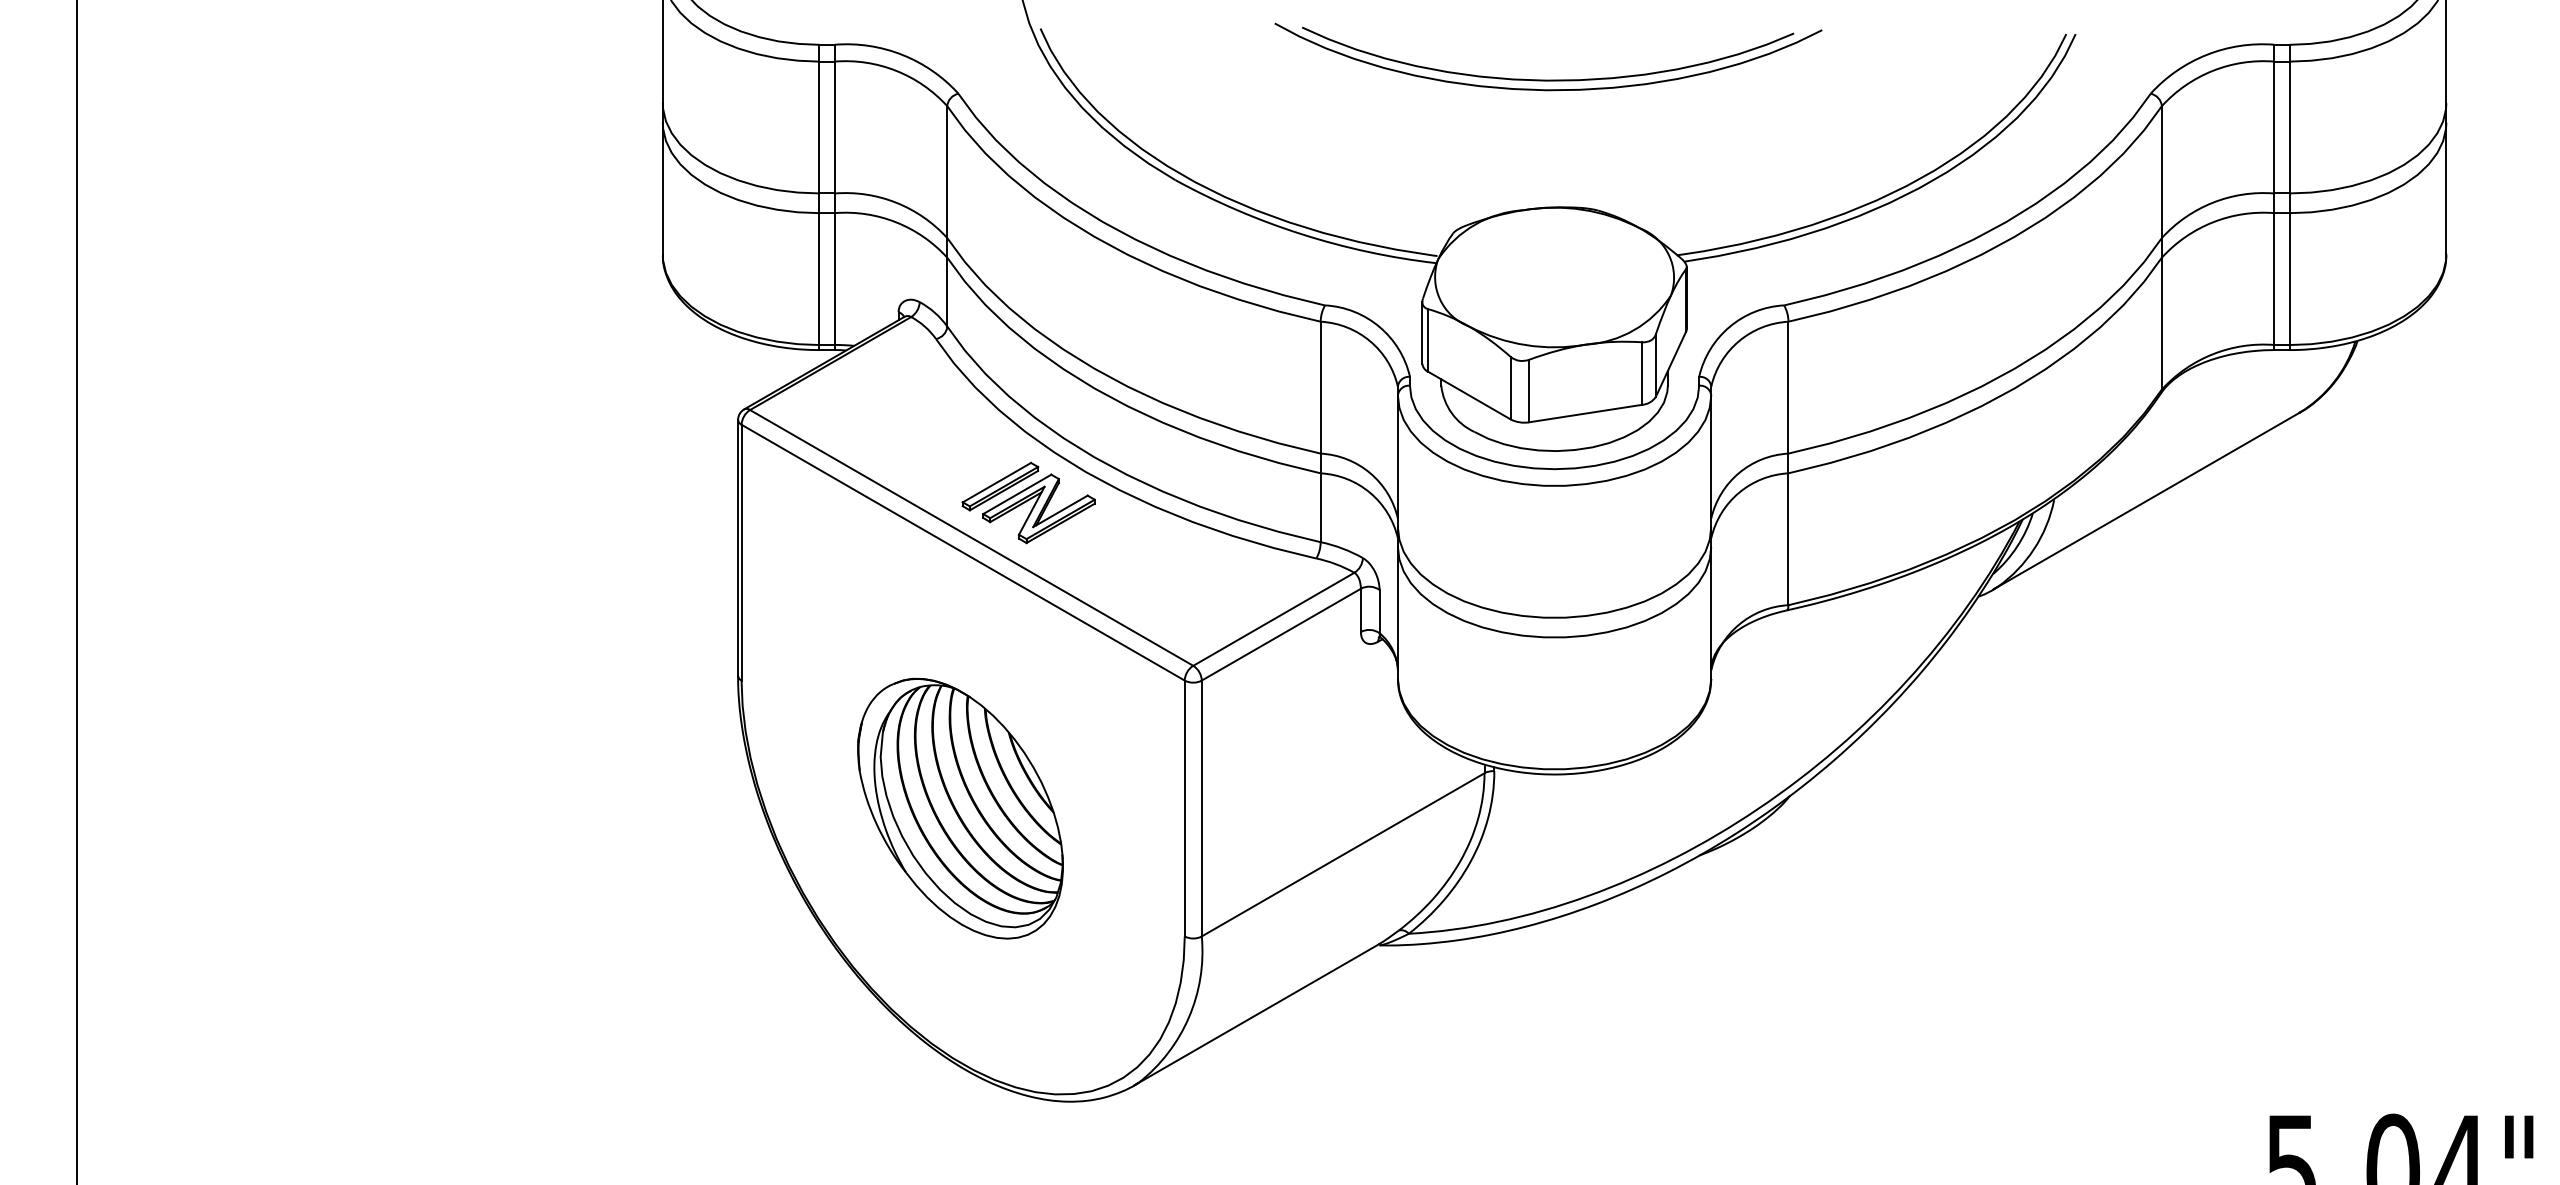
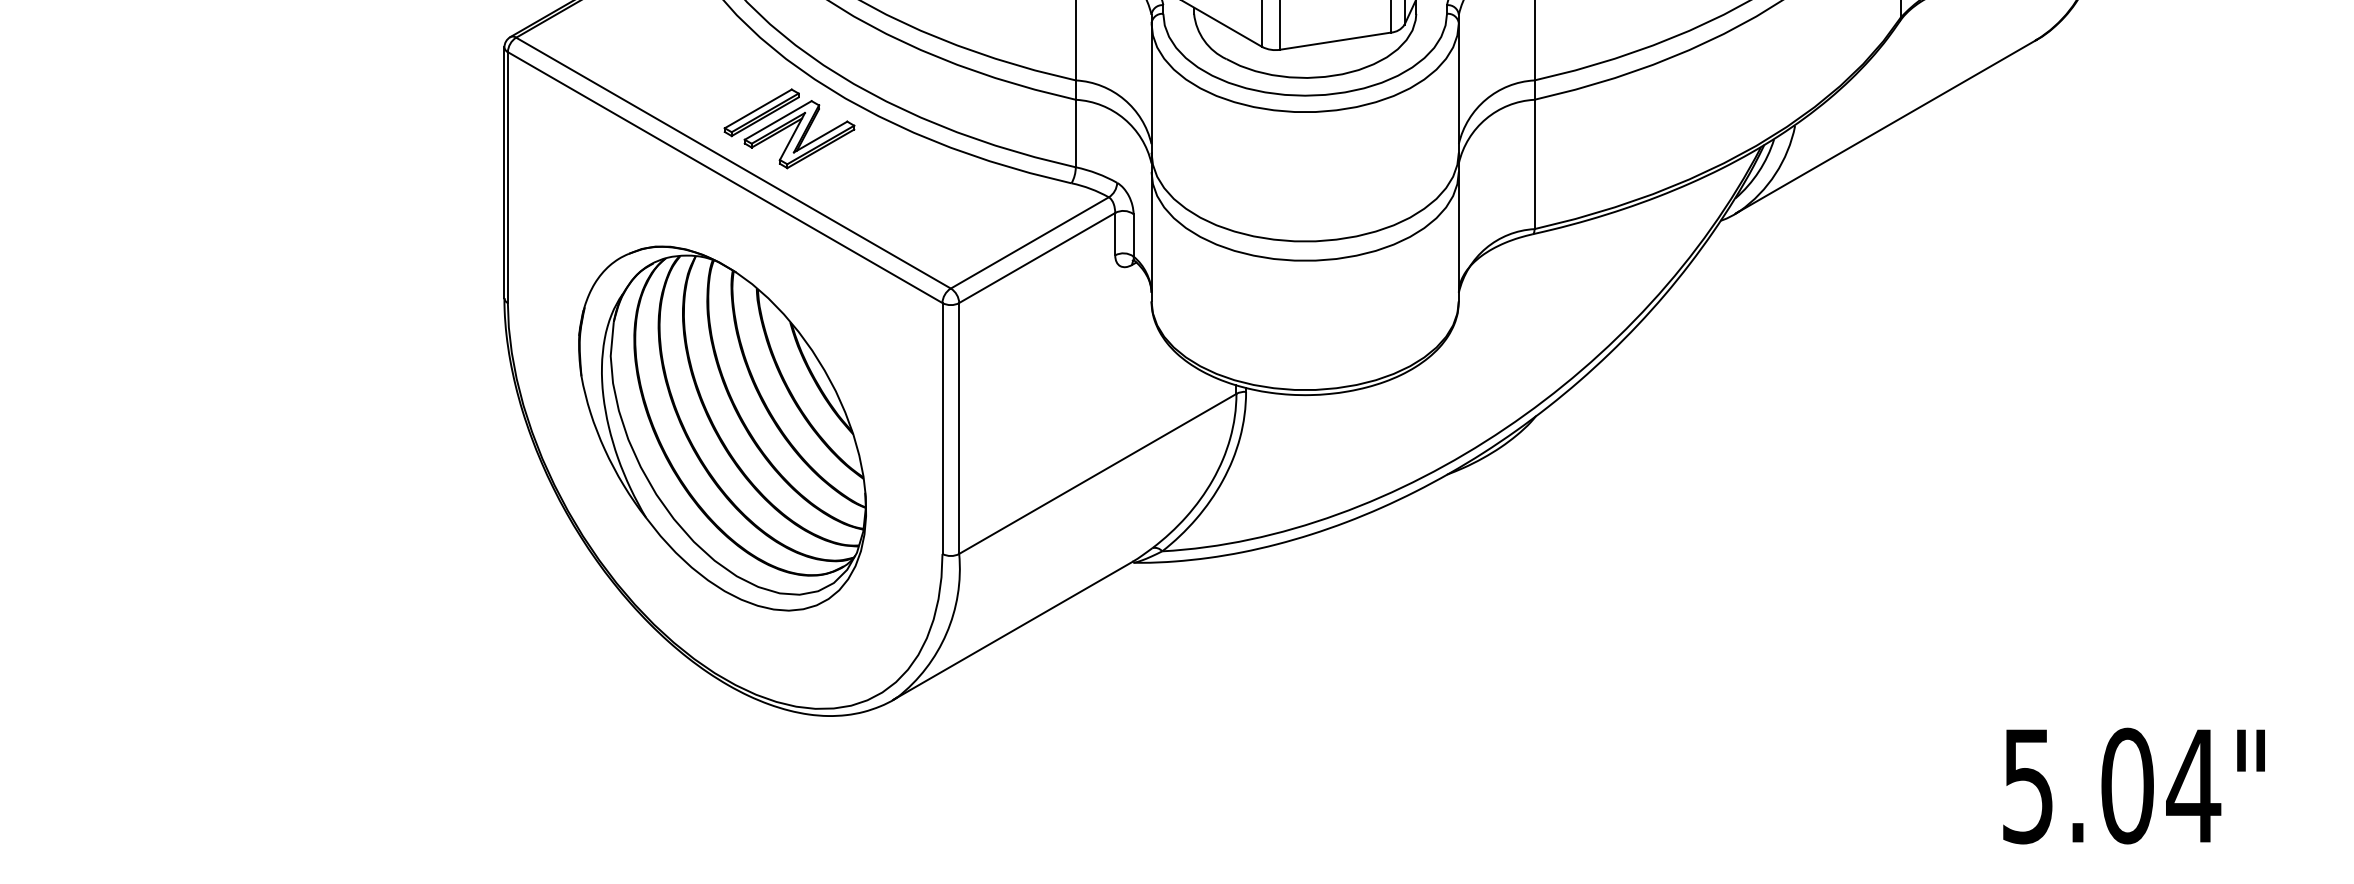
part: (960, 808) -> (722, 428), size x1.43

